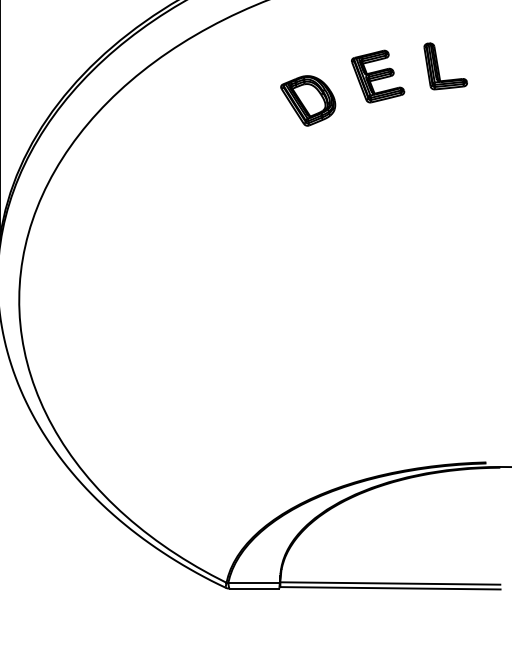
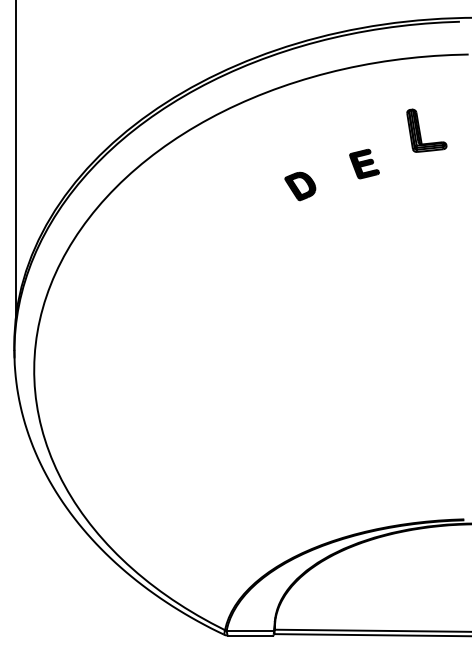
part: (445, 66) -> (426, 130), moved
part: (378, 75) -> (364, 163), size x0.6
part: (308, 100) -> (300, 186), size x0.6

